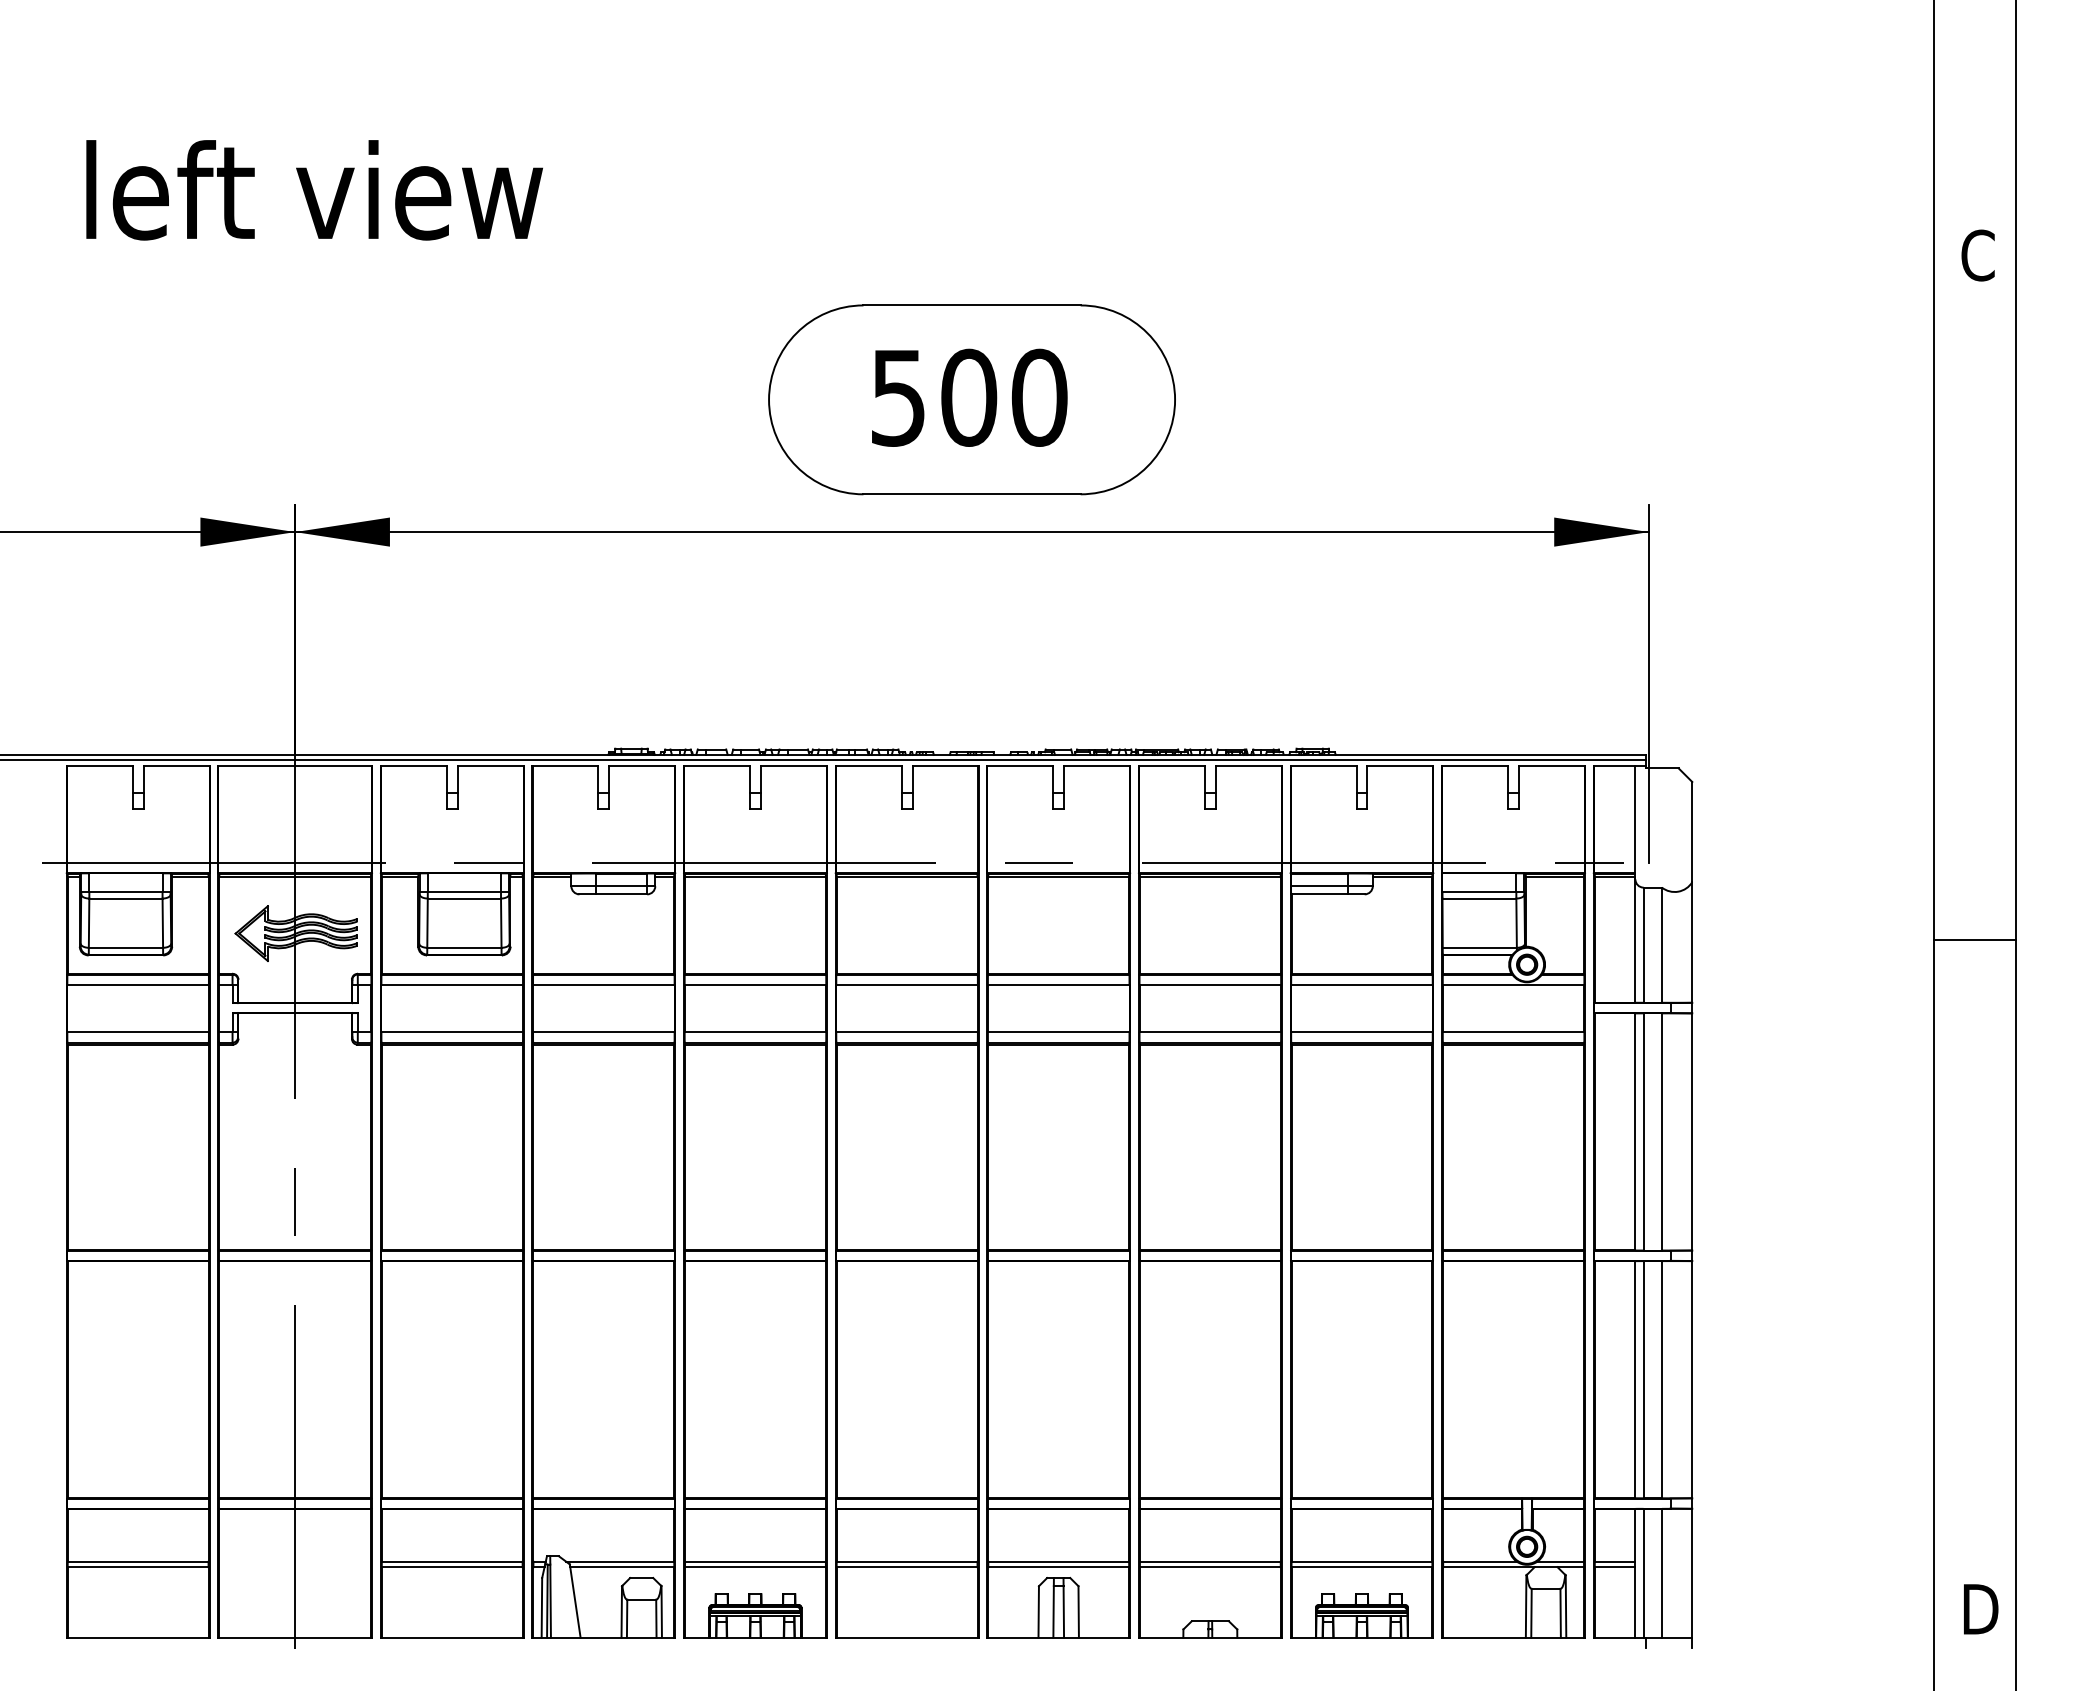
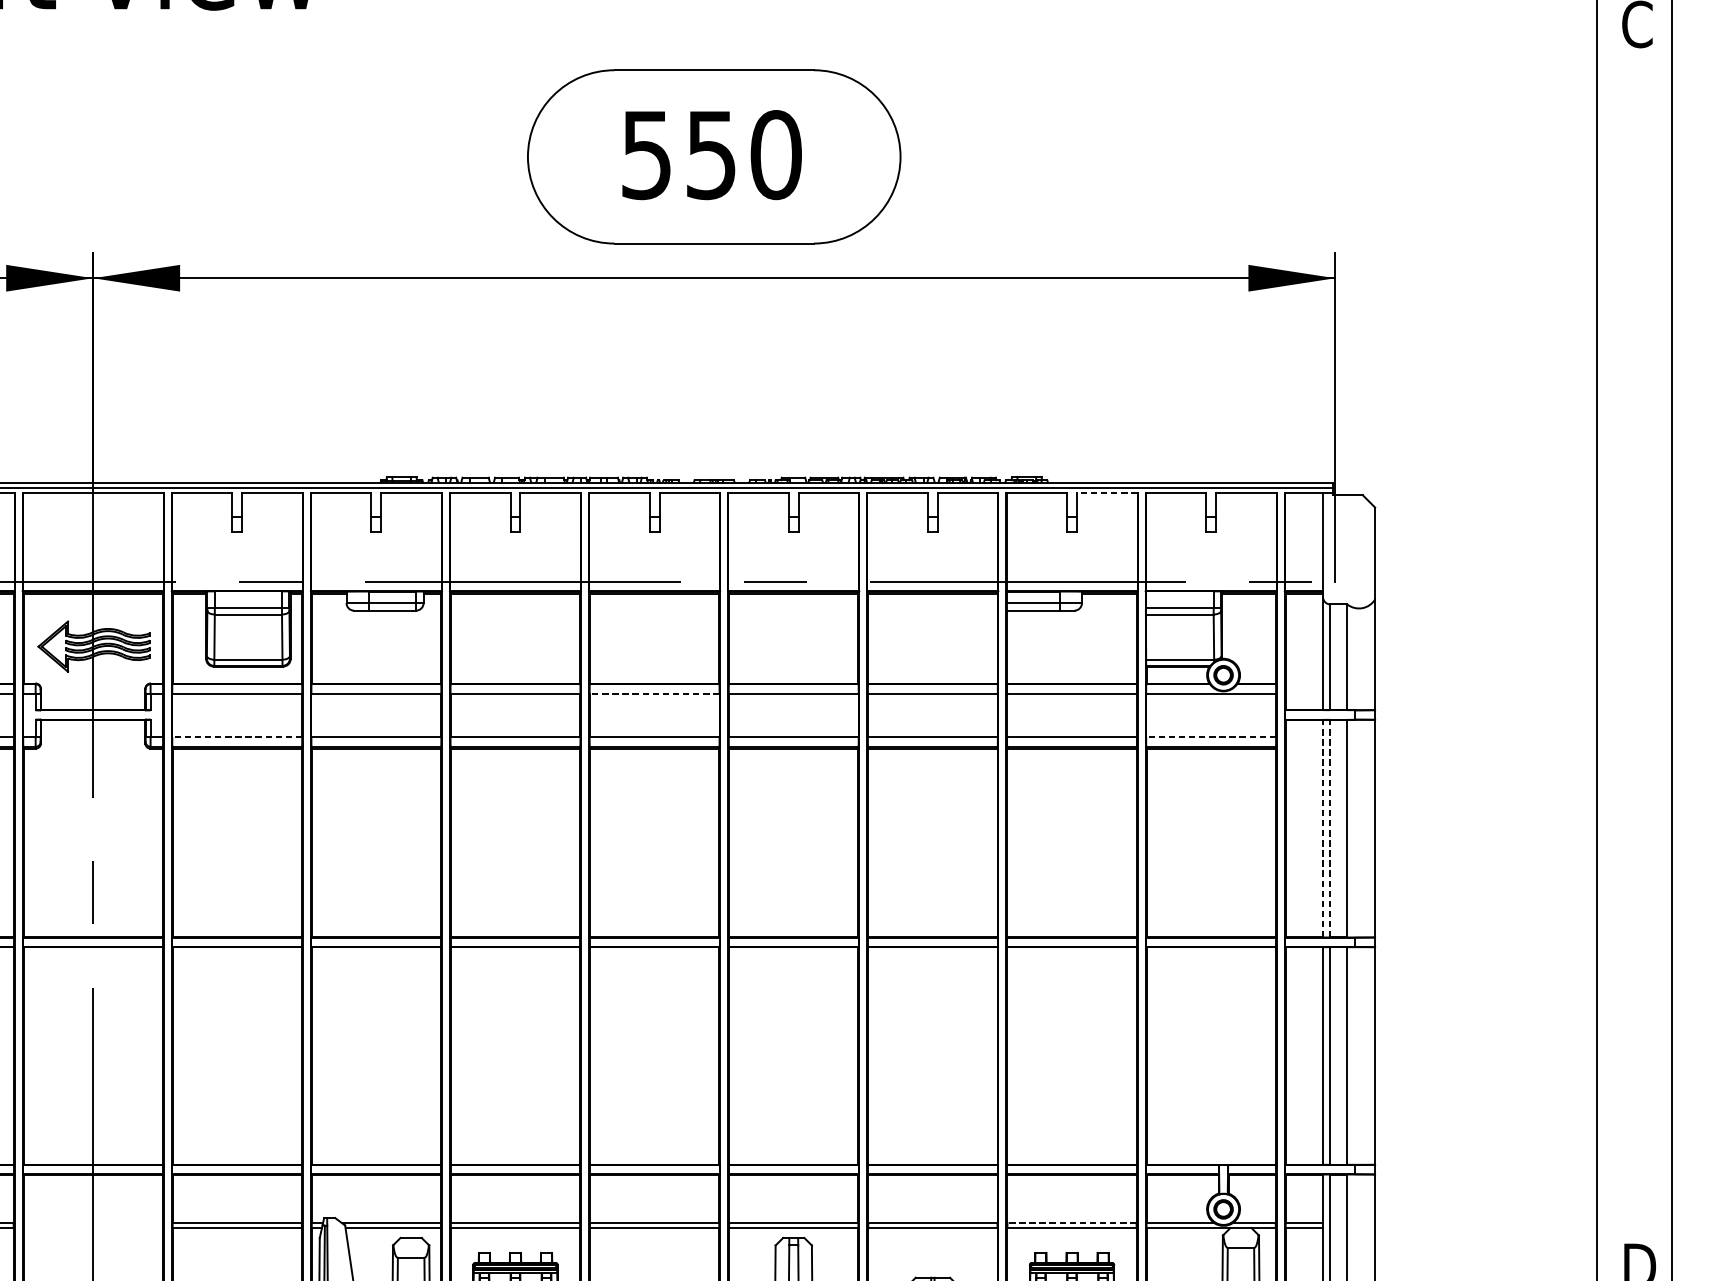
text: (969, 397) -> (711, 154), 500 -> 550
line: (1399, 765) -> (1106, 492), solid -> dashed
line: (1974, 939) -> (1634, 652), removed
line: (907, 985) -> (655, 694), solid -> dashed
line: (452, 1031) -> (237, 736), solid -> dashed
line: (1513, 1031) -> (1211, 736), solid -> dashed
line: (1635, 1131) -> (1323, 828), solid -> dashed
line: (1643, 1131) -> (1330, 828), solid -> dashed
line: (1361, 1561) -> (1071, 1222), solid -> dashed

